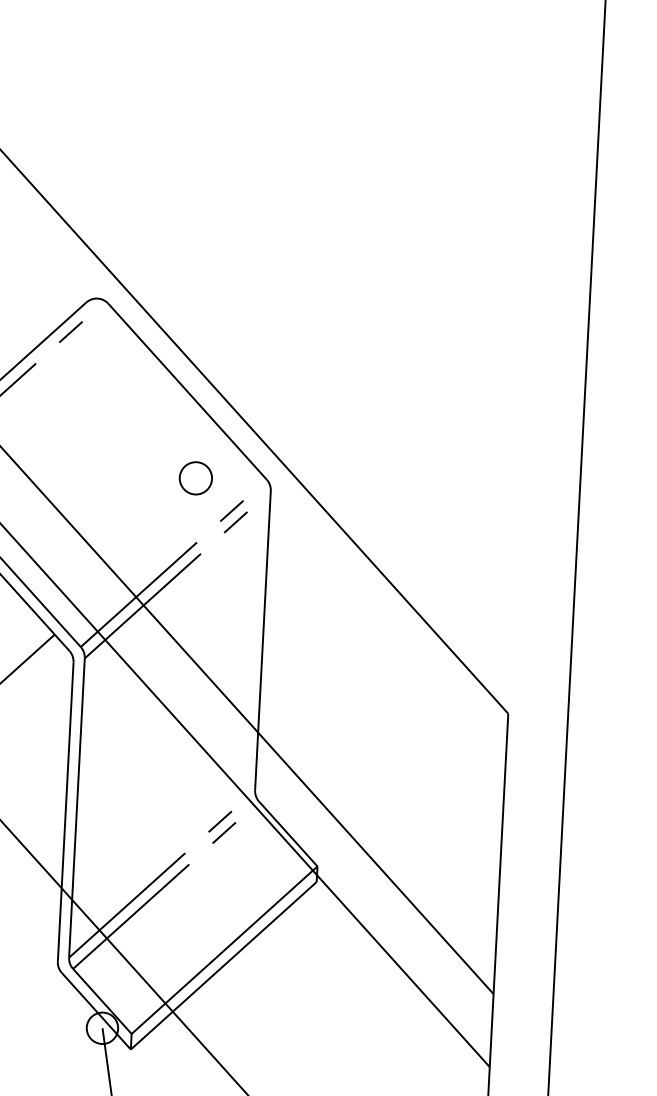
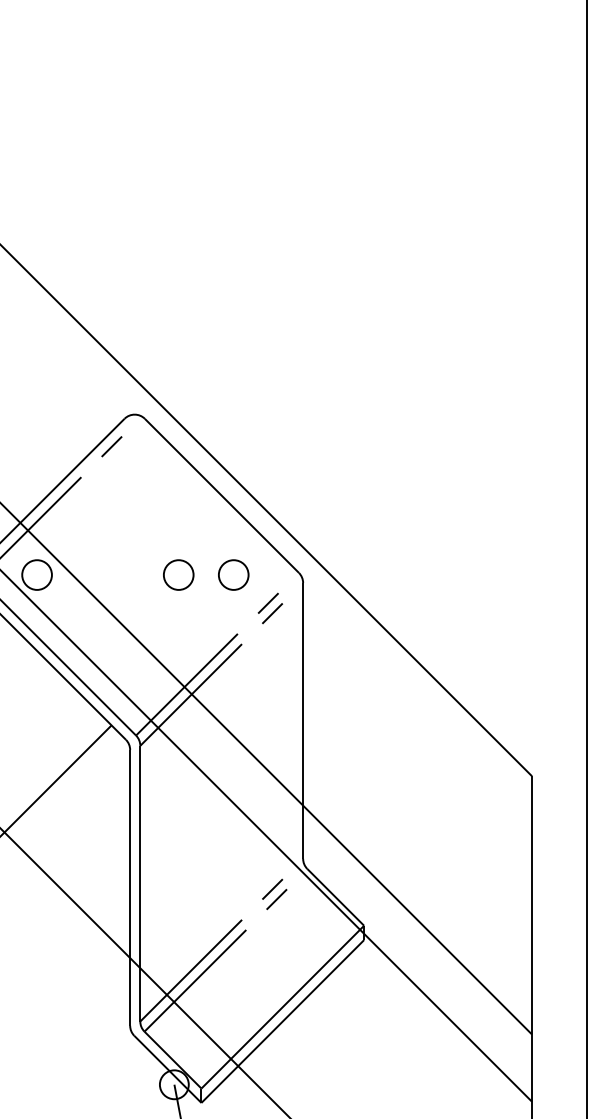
part: (135, 474) -> (178, 574), added

